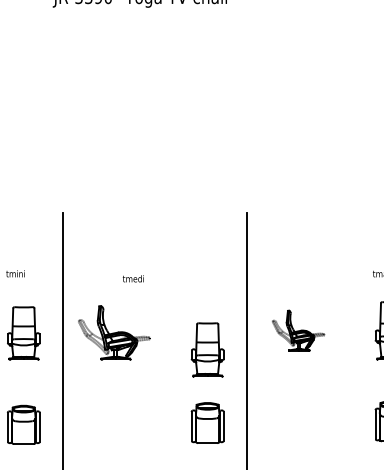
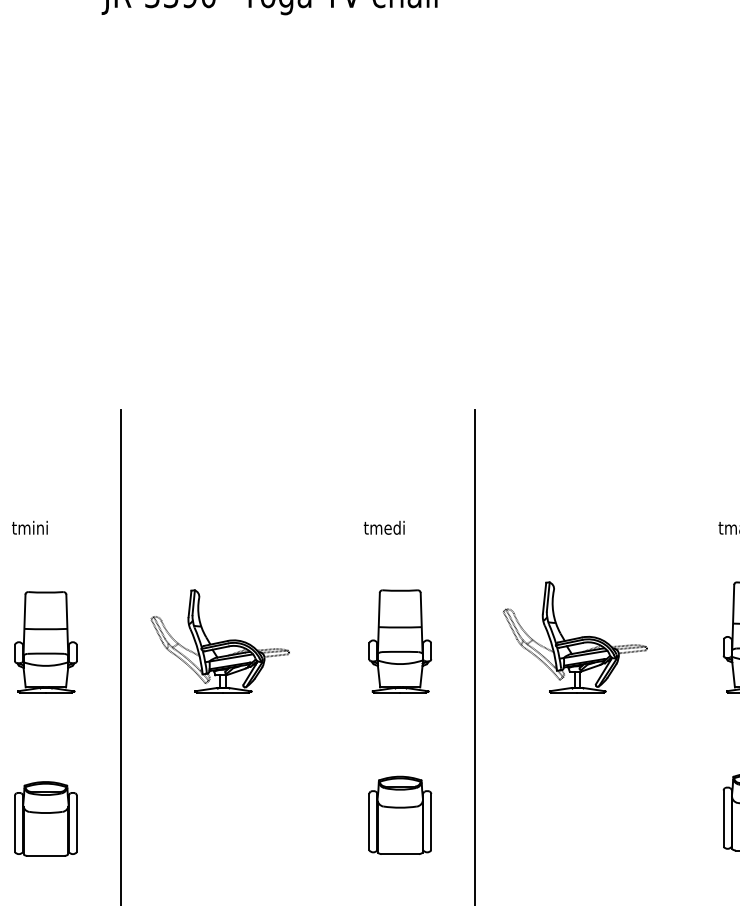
text: (132, 278) -> (382, 527), moved
part: (298, 330) -> (575, 637), size x1.43
part: (207, 349) -> (399, 640), moved

